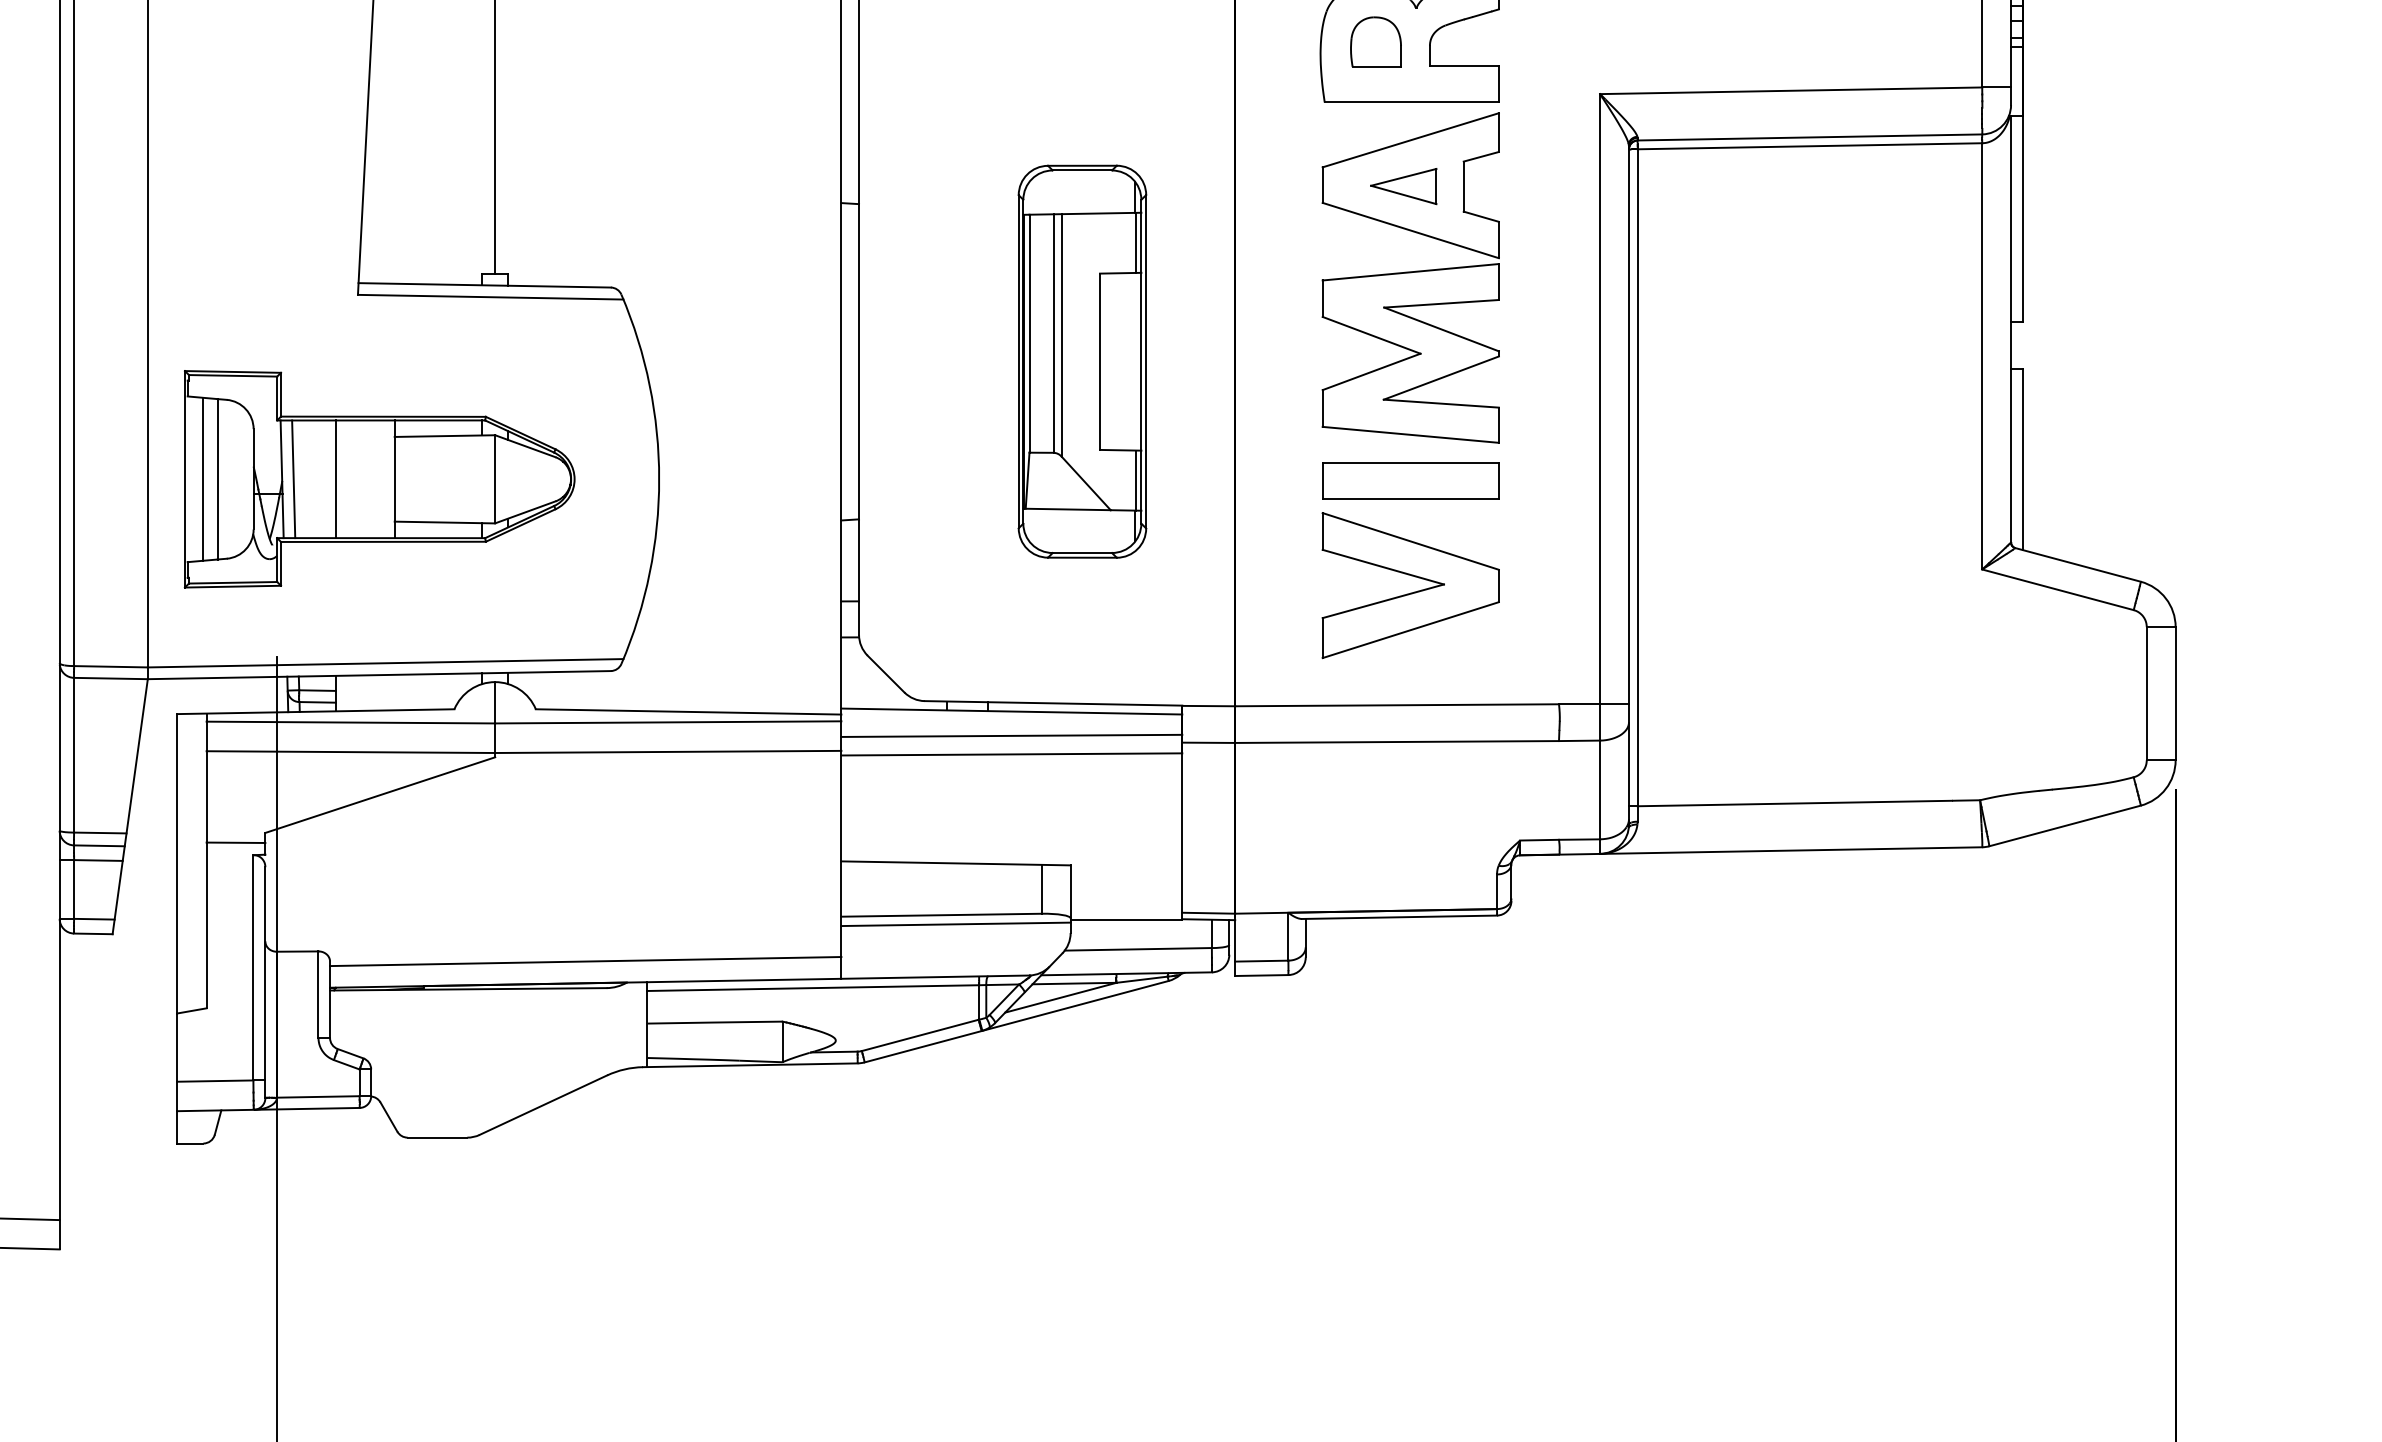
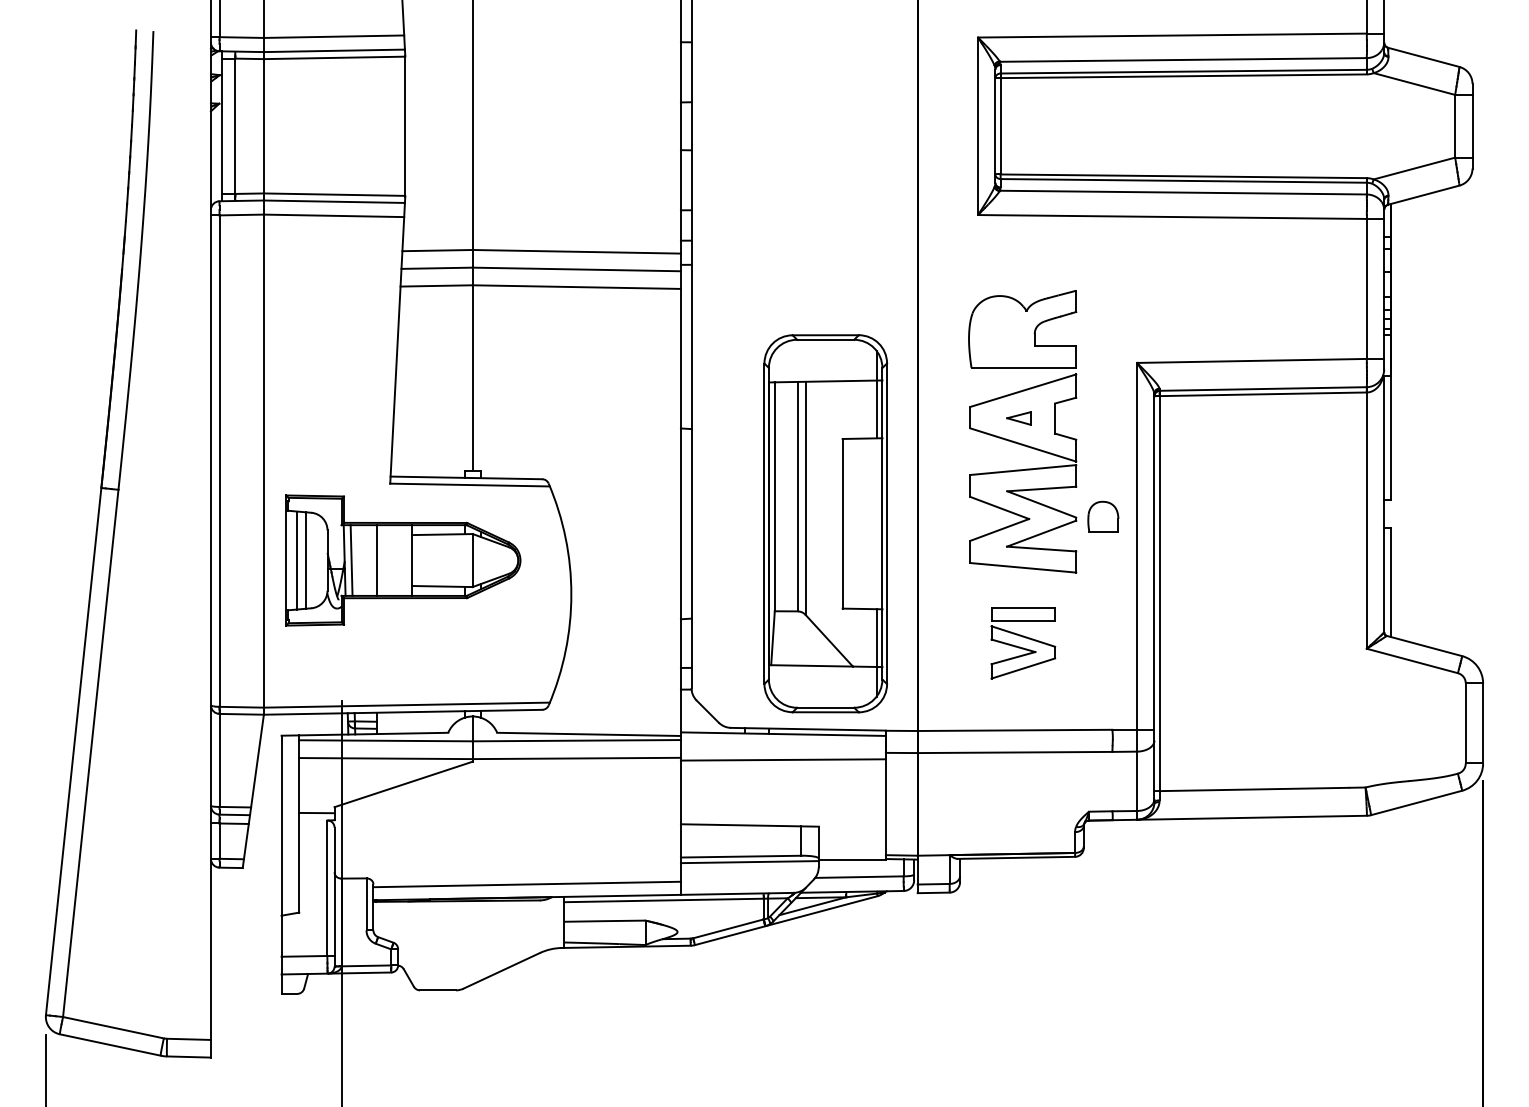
part: (1376, 41) -> (1103, 516), moved
part: (1402, 186) -> (1018, 418), size x0.6
part: (1081, 361) -> (825, 523), size x1.6
part: (380, 479) -> (403, 560), moved
part: (1411, 560) -> (1023, 643), size x0.6
line: (1010, 735) -> (782, 748), removed

